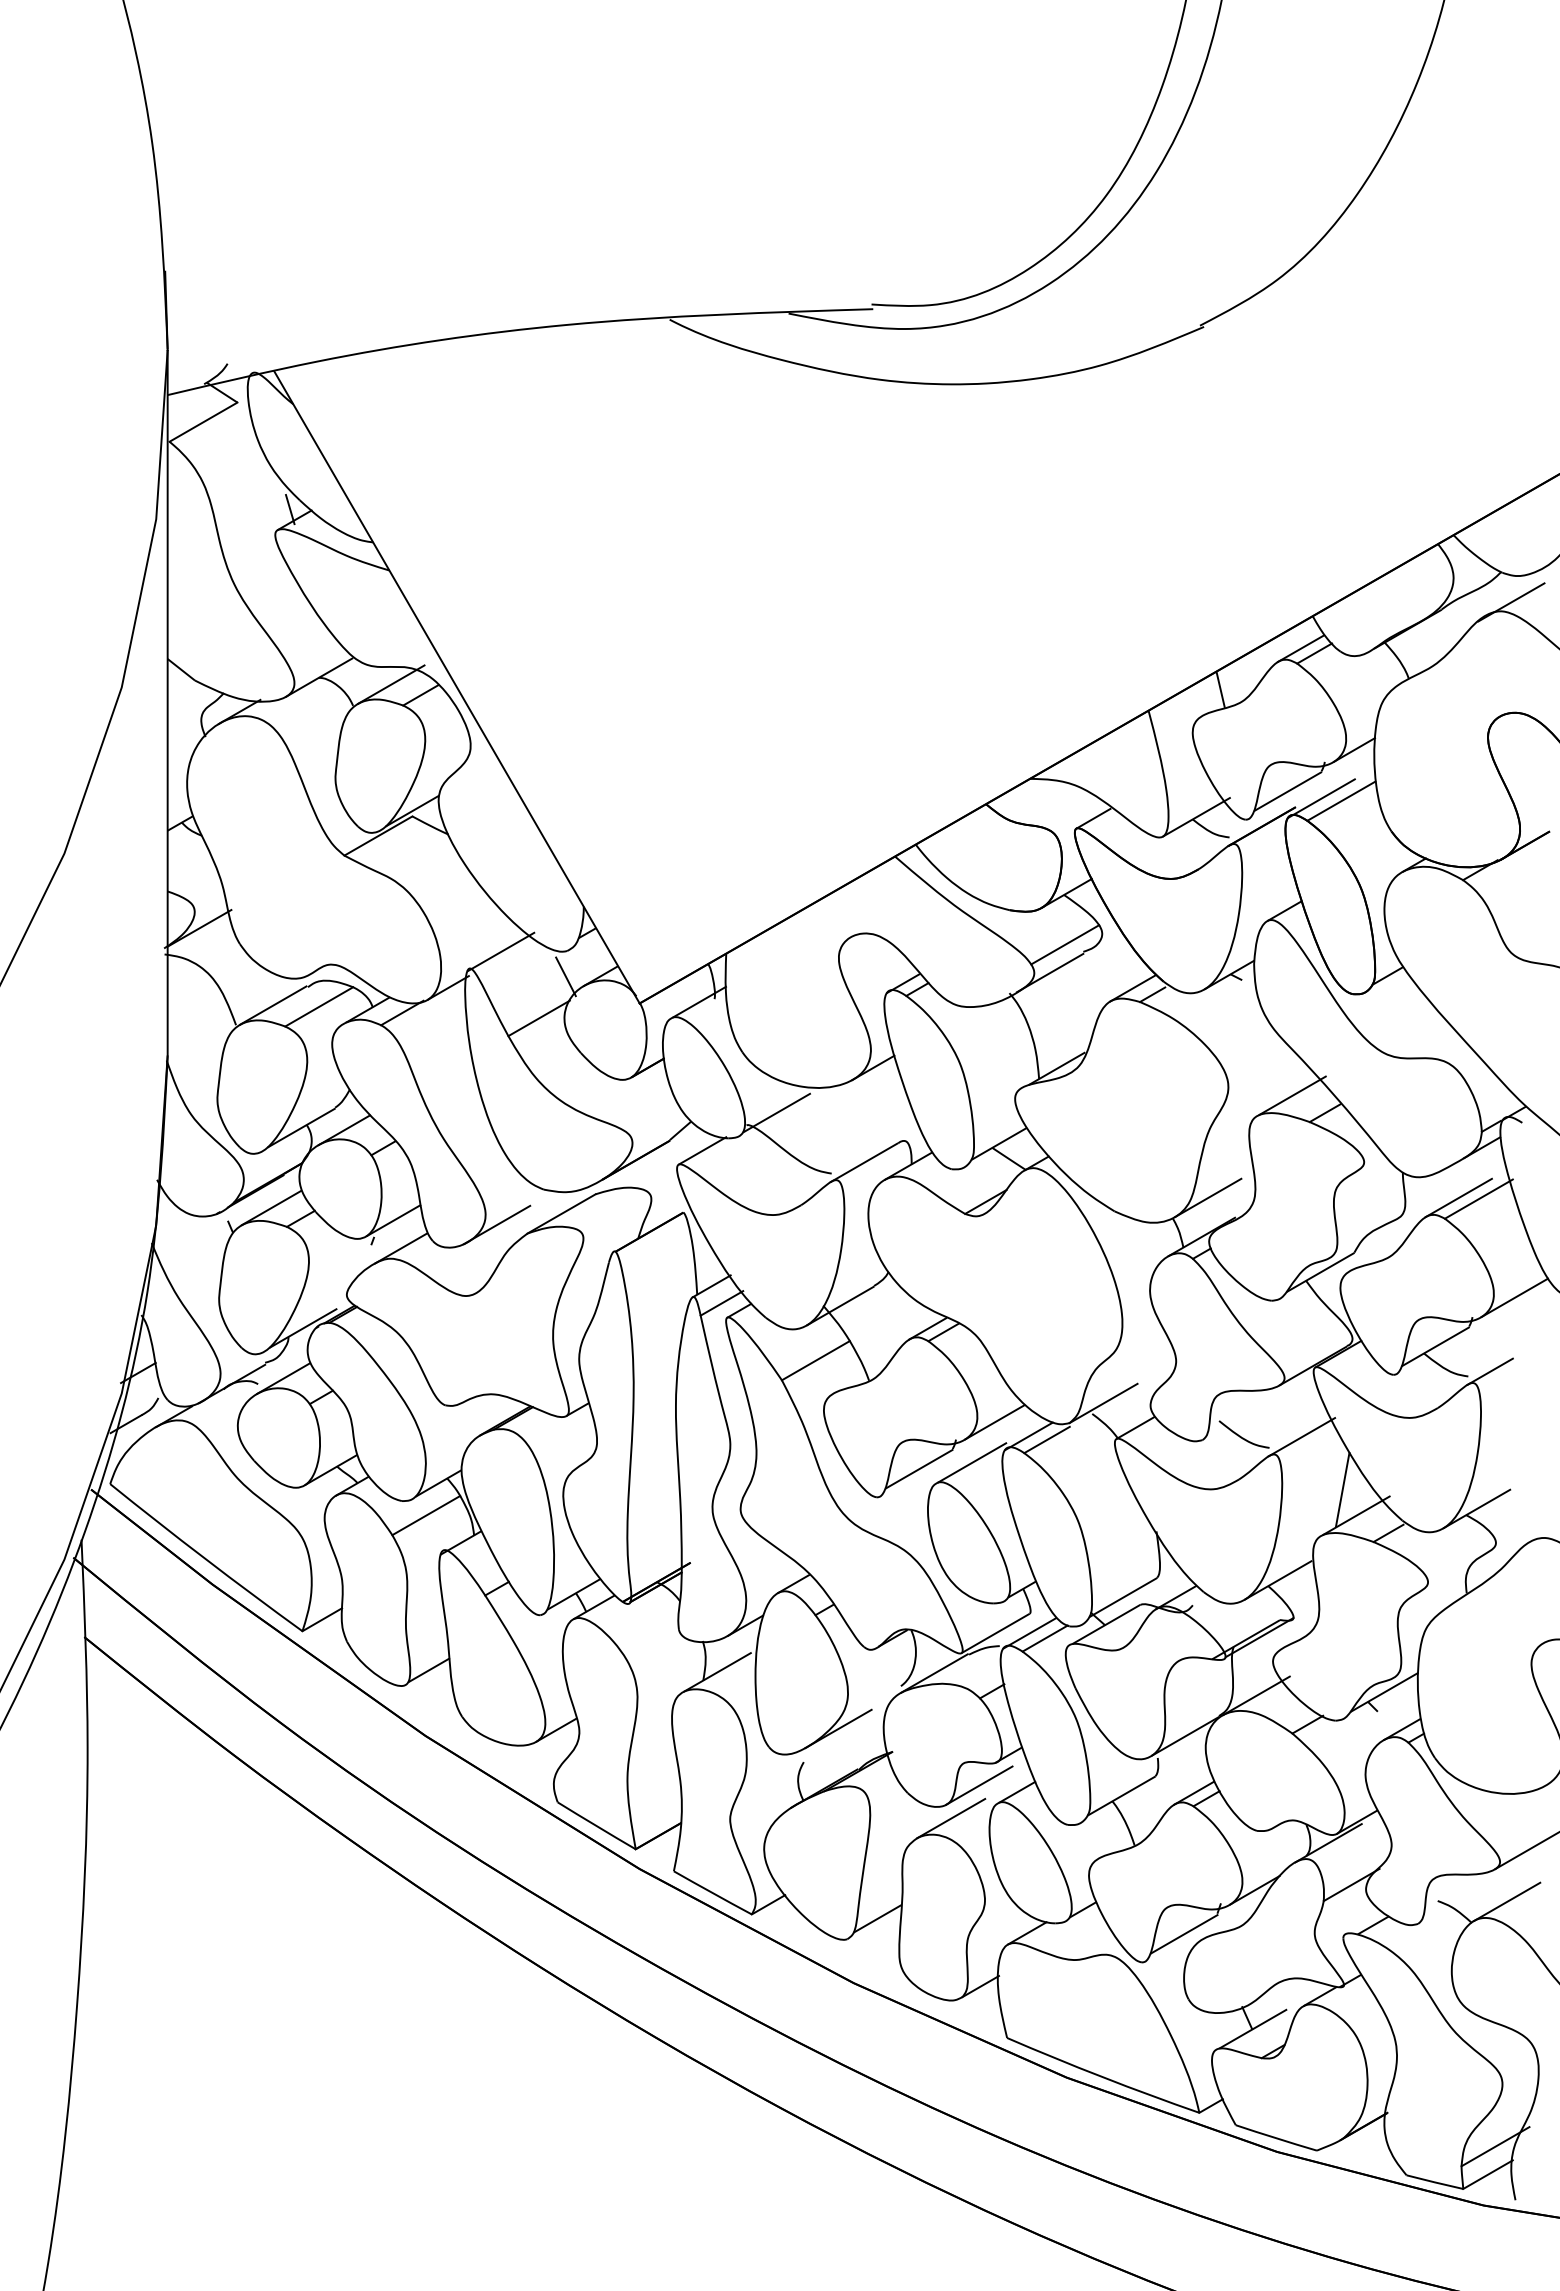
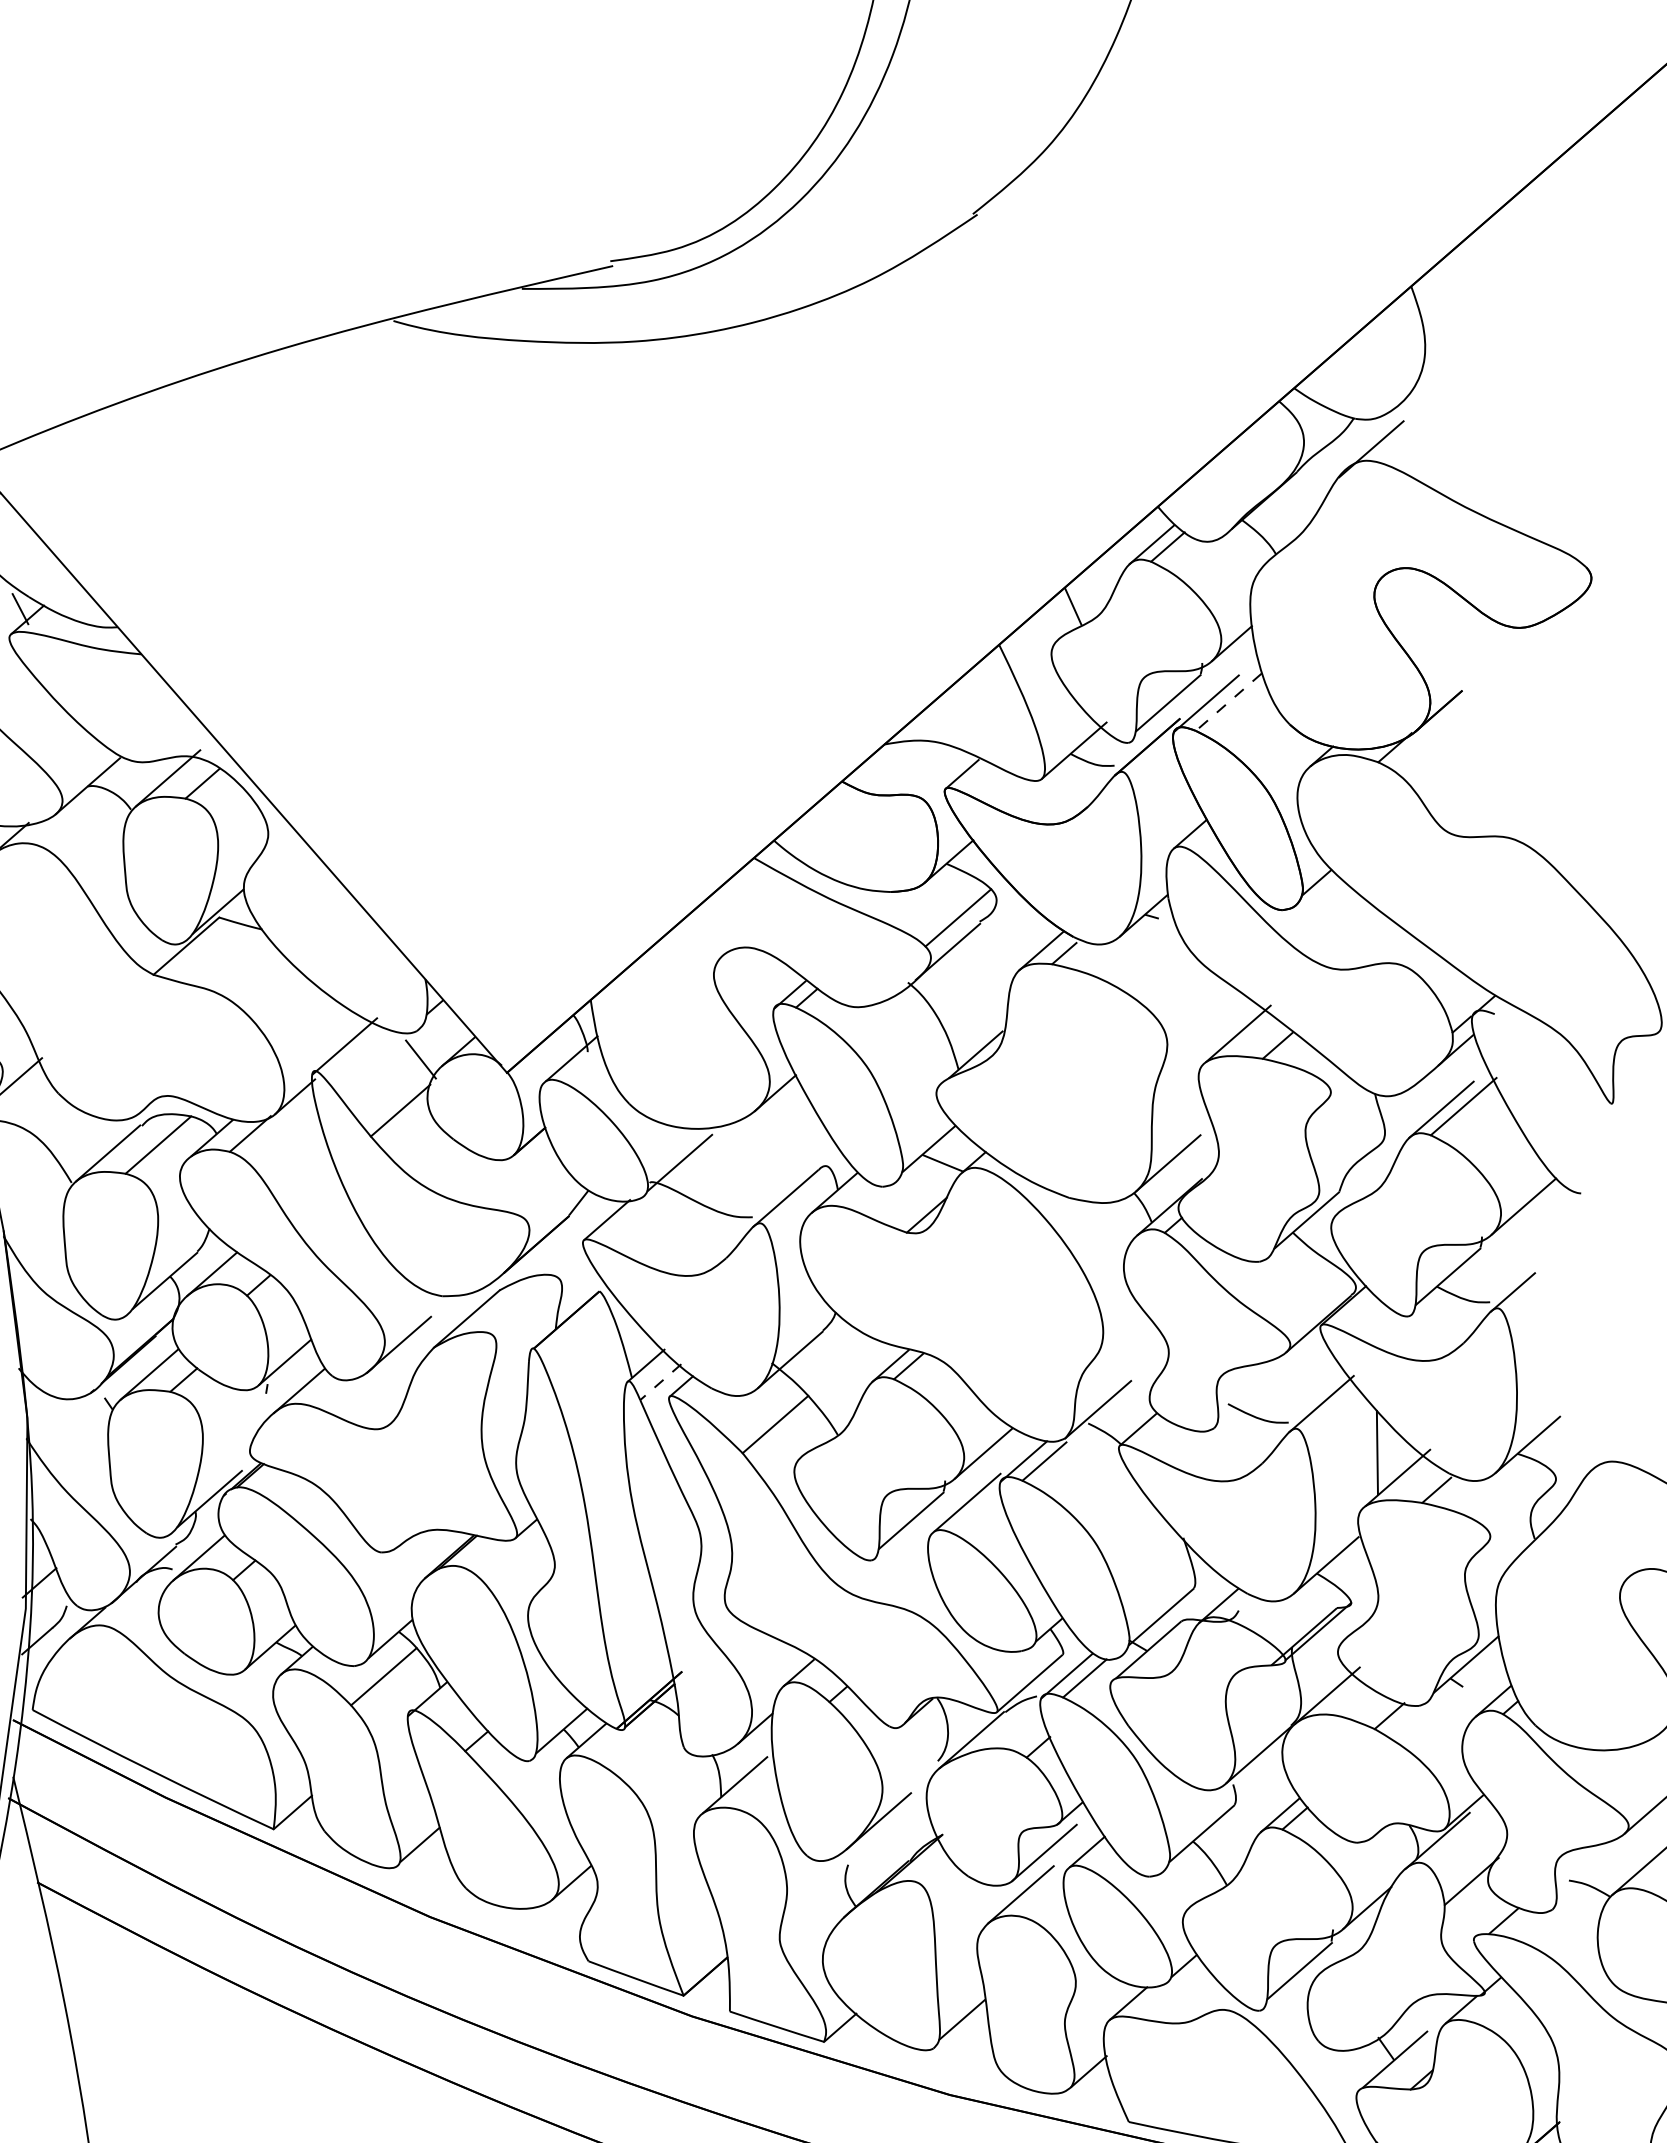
line: (1340, 801) -> (1227, 702), solid -> dashed
line: (721, 1303) -> (660, 1382), solid -> dashed

